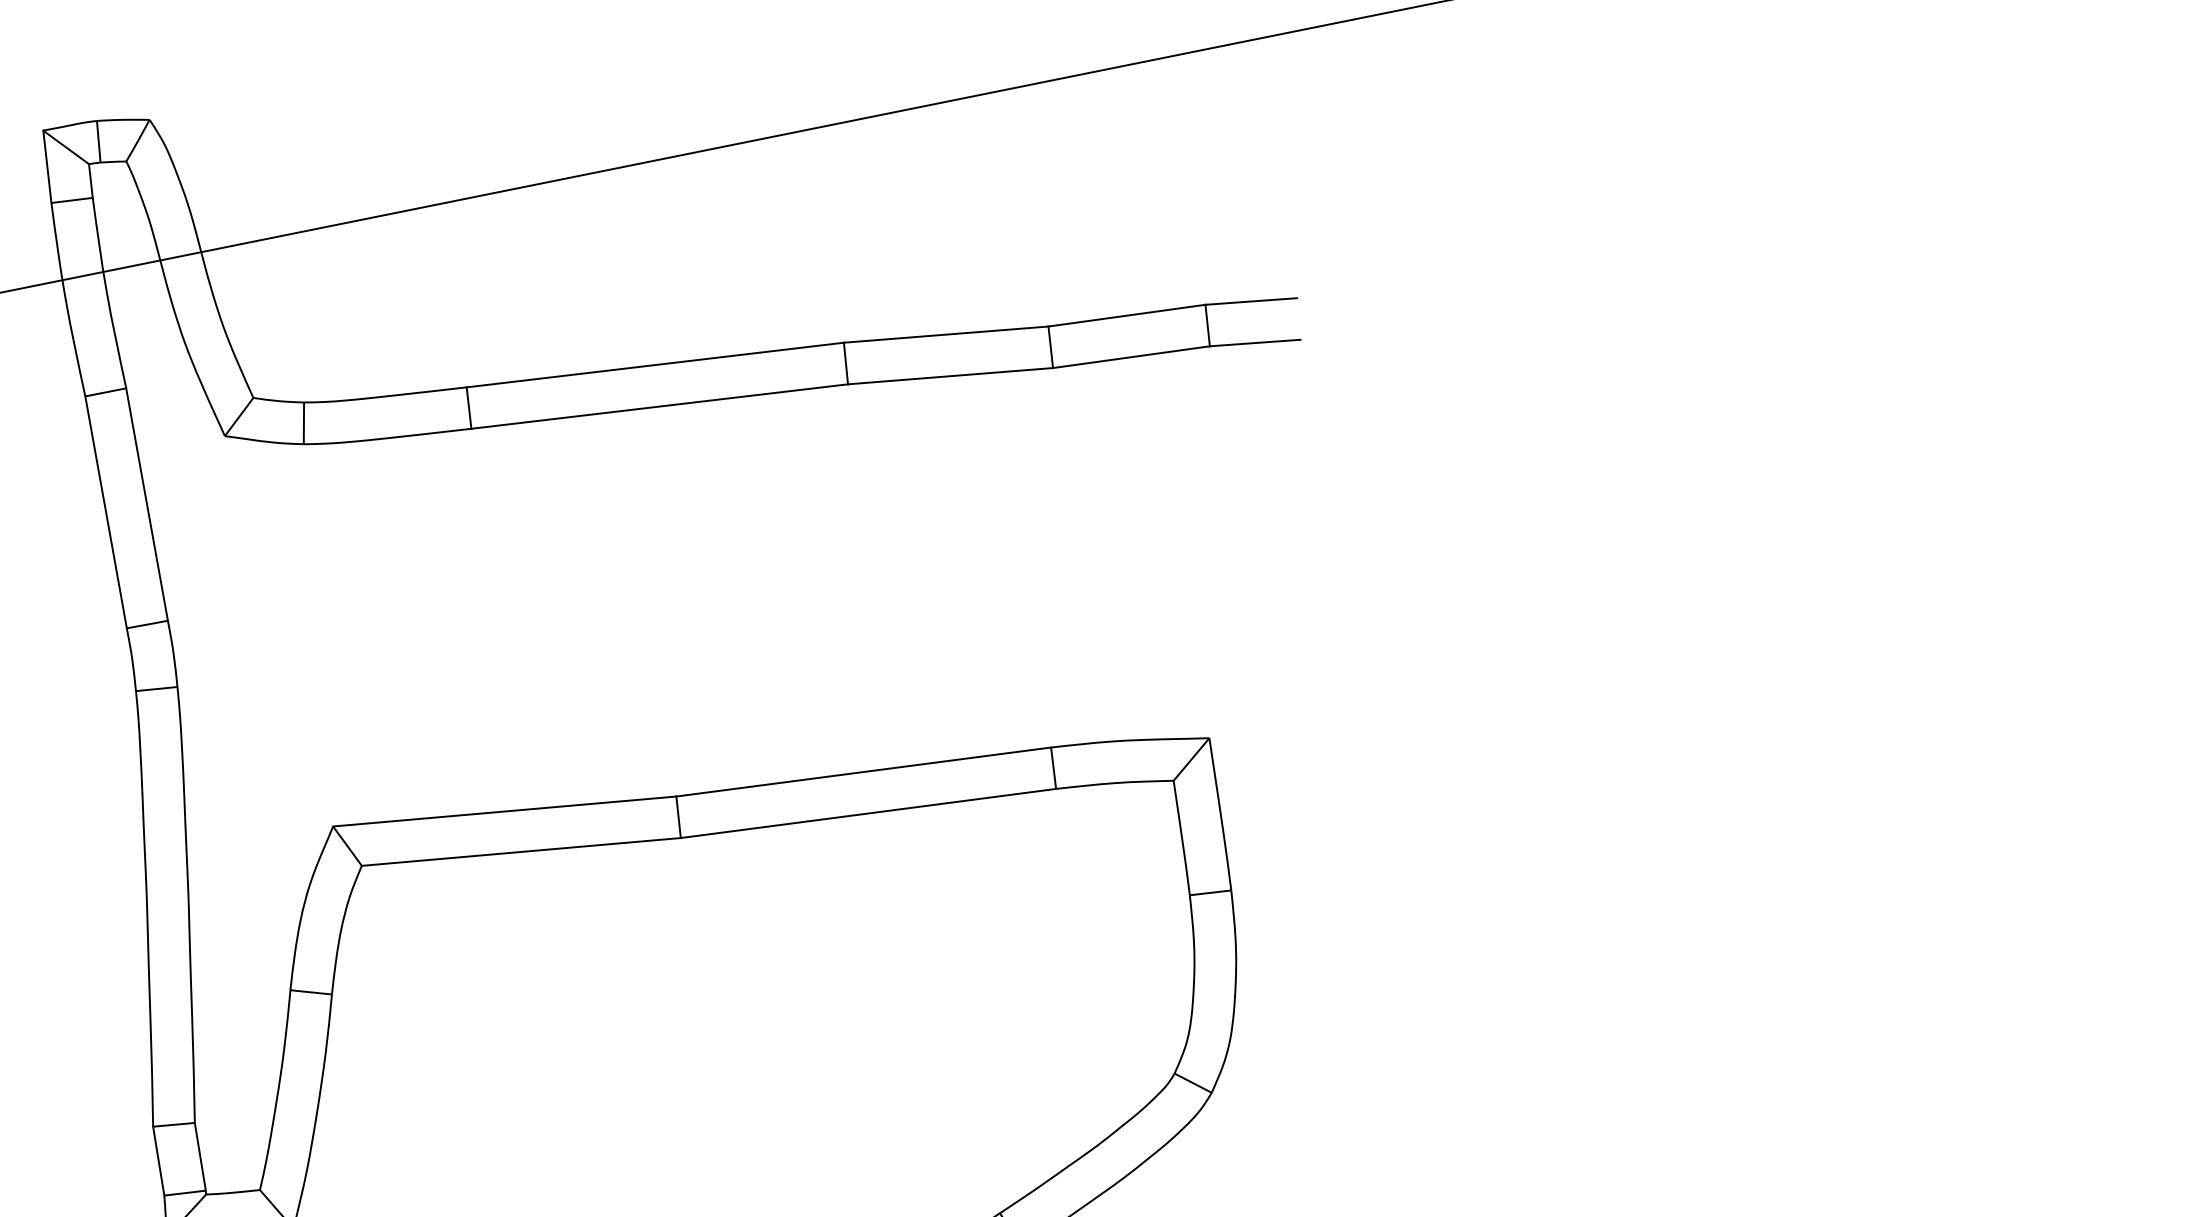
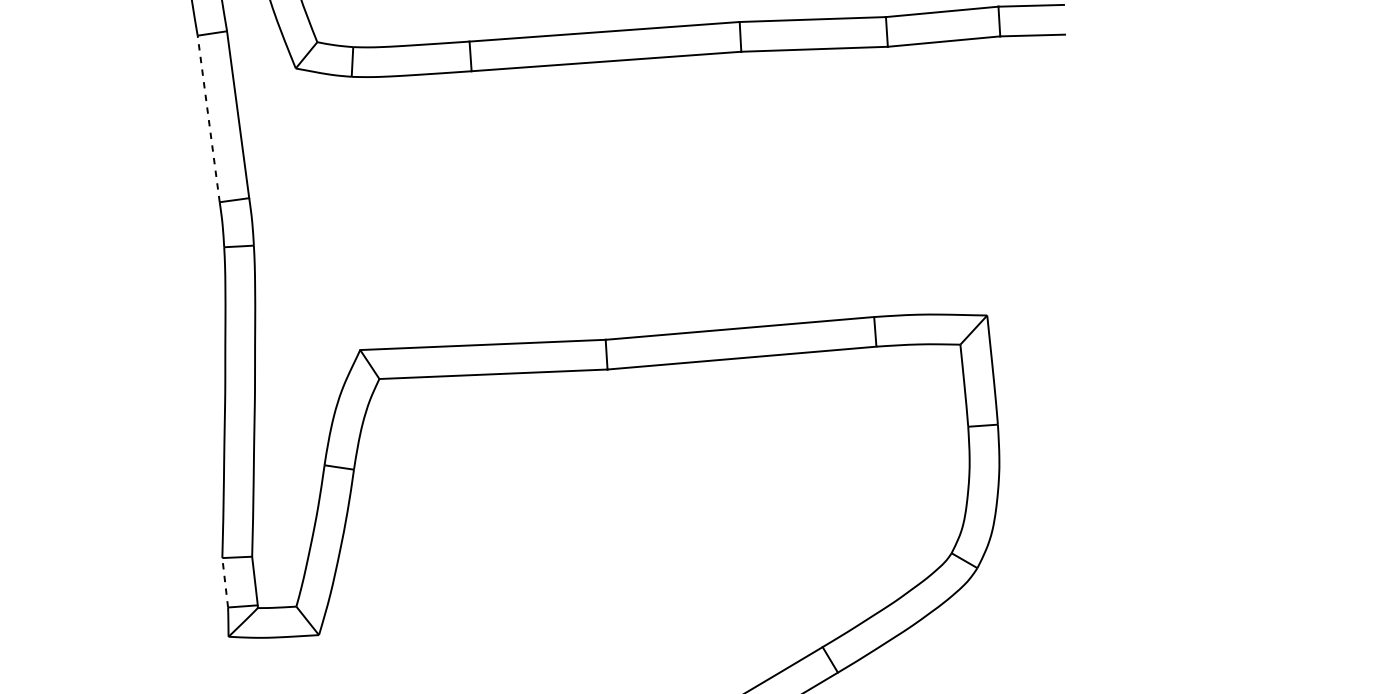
line: (106, 512) -> (208, 119), solid -> dashed
line: (158, 1161) -> (225, 583), solid -> dashed

